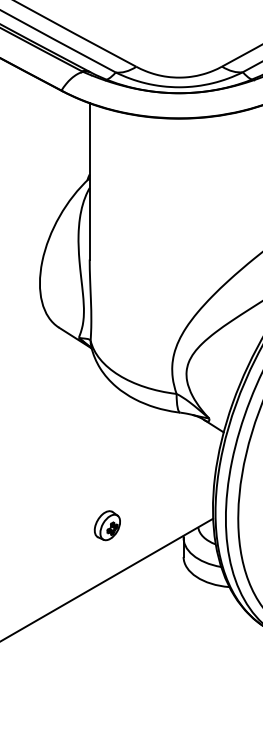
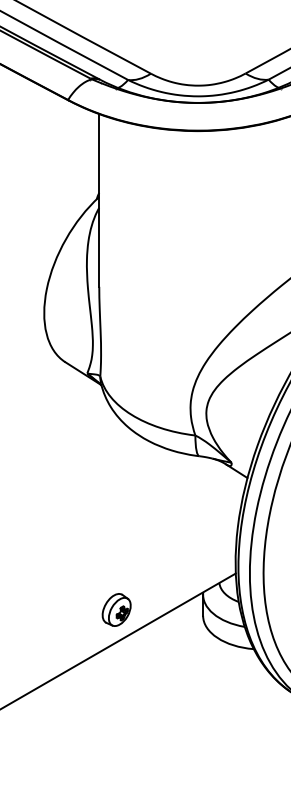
part: (106, 525) -> (115, 609), moved

